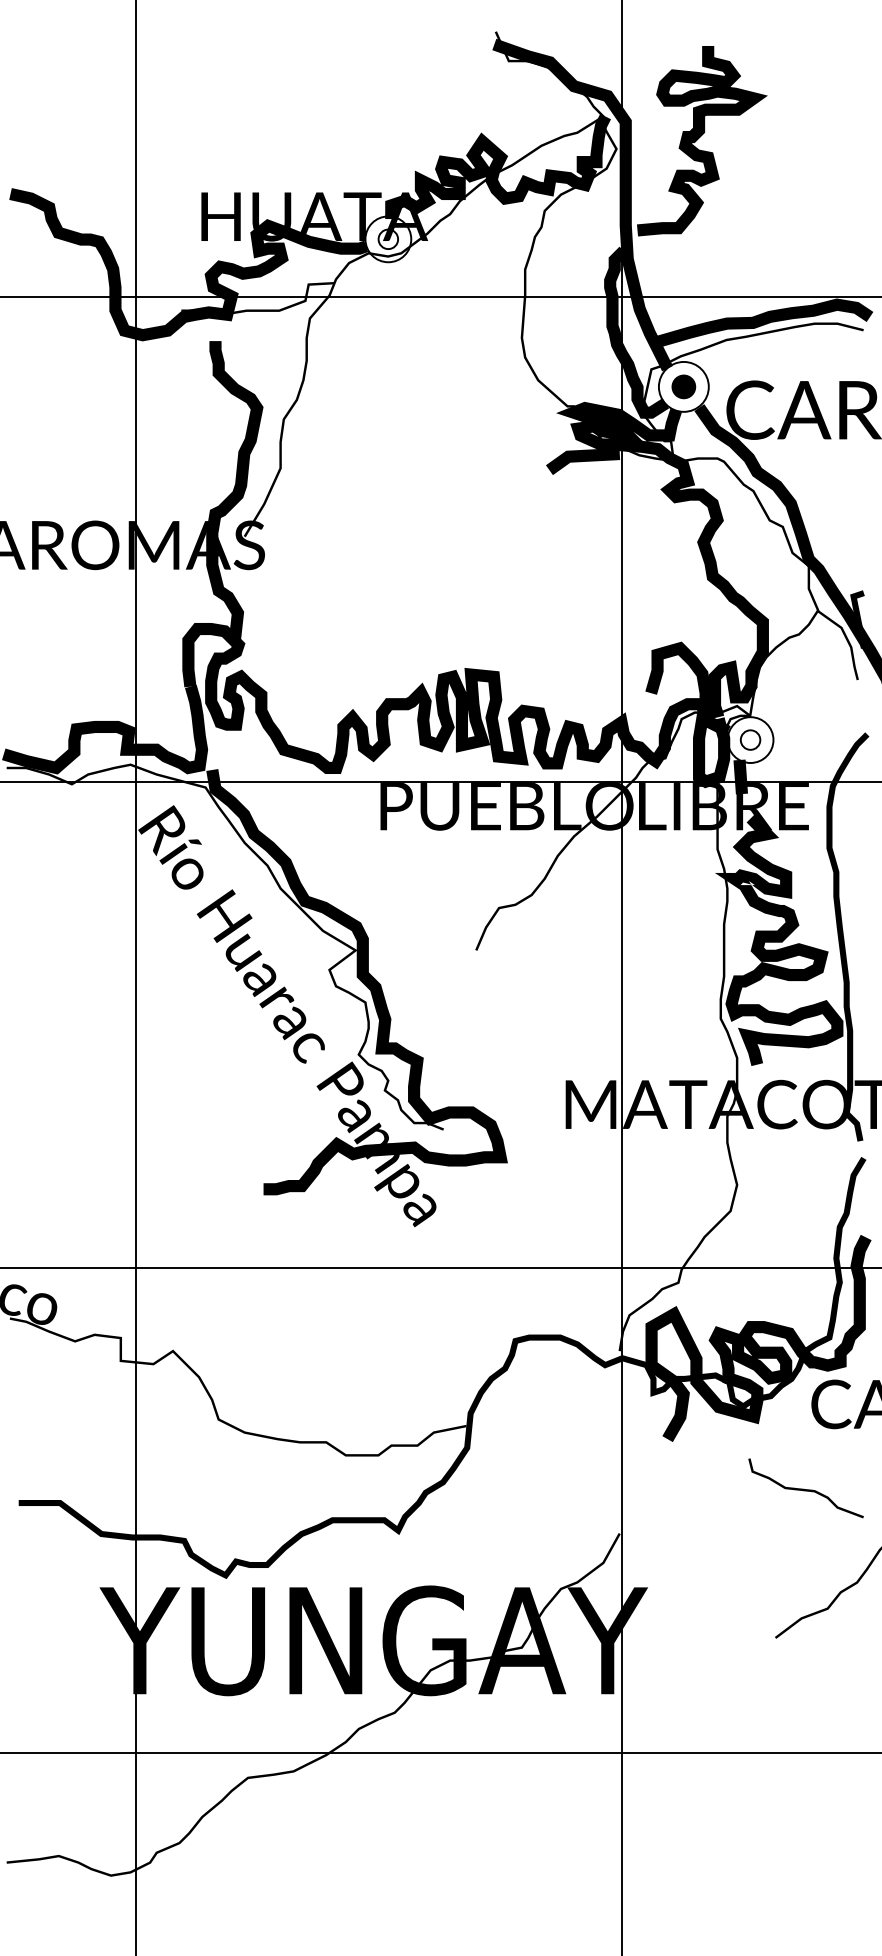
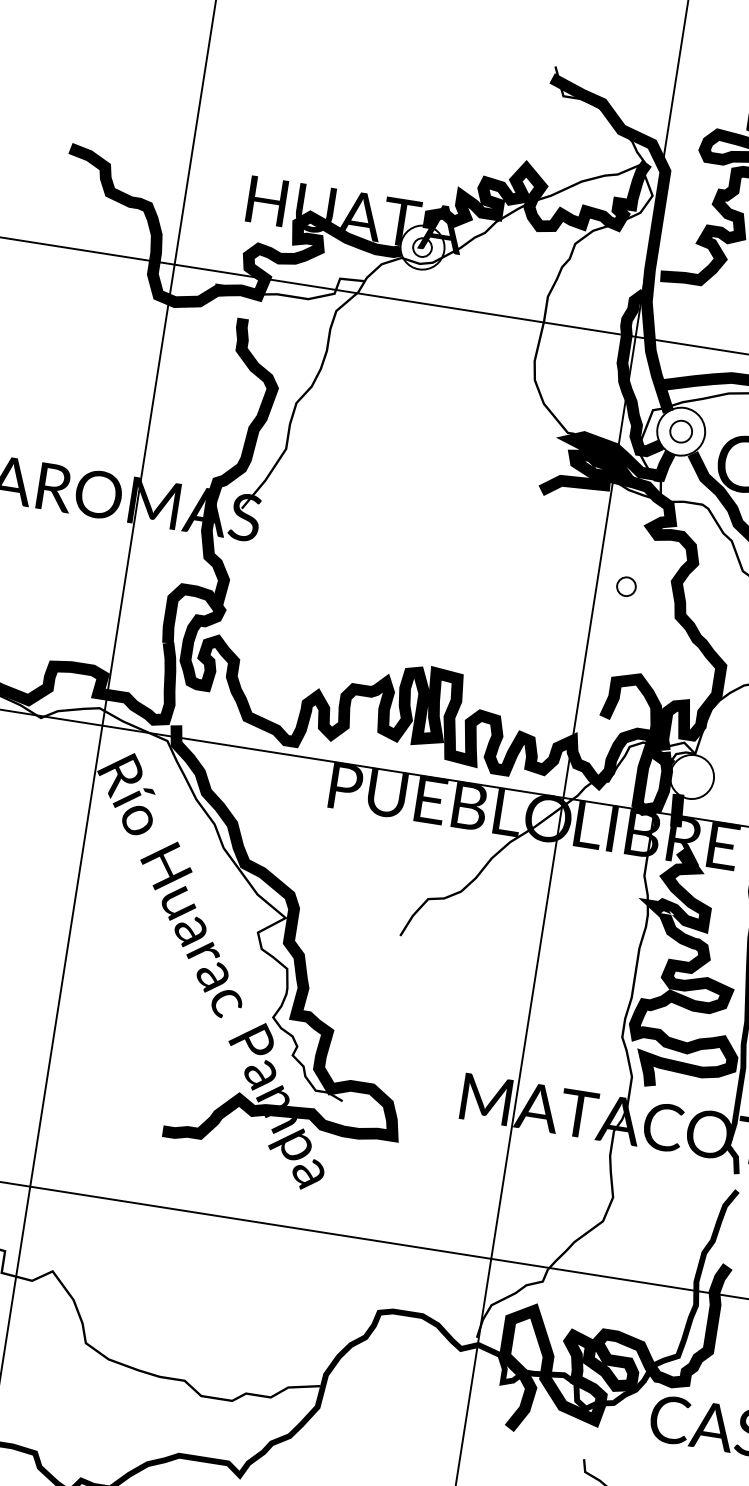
fill: (683, 386) -> (680, 431), removed
circle: (750, 739) -> (626, 586), moved

